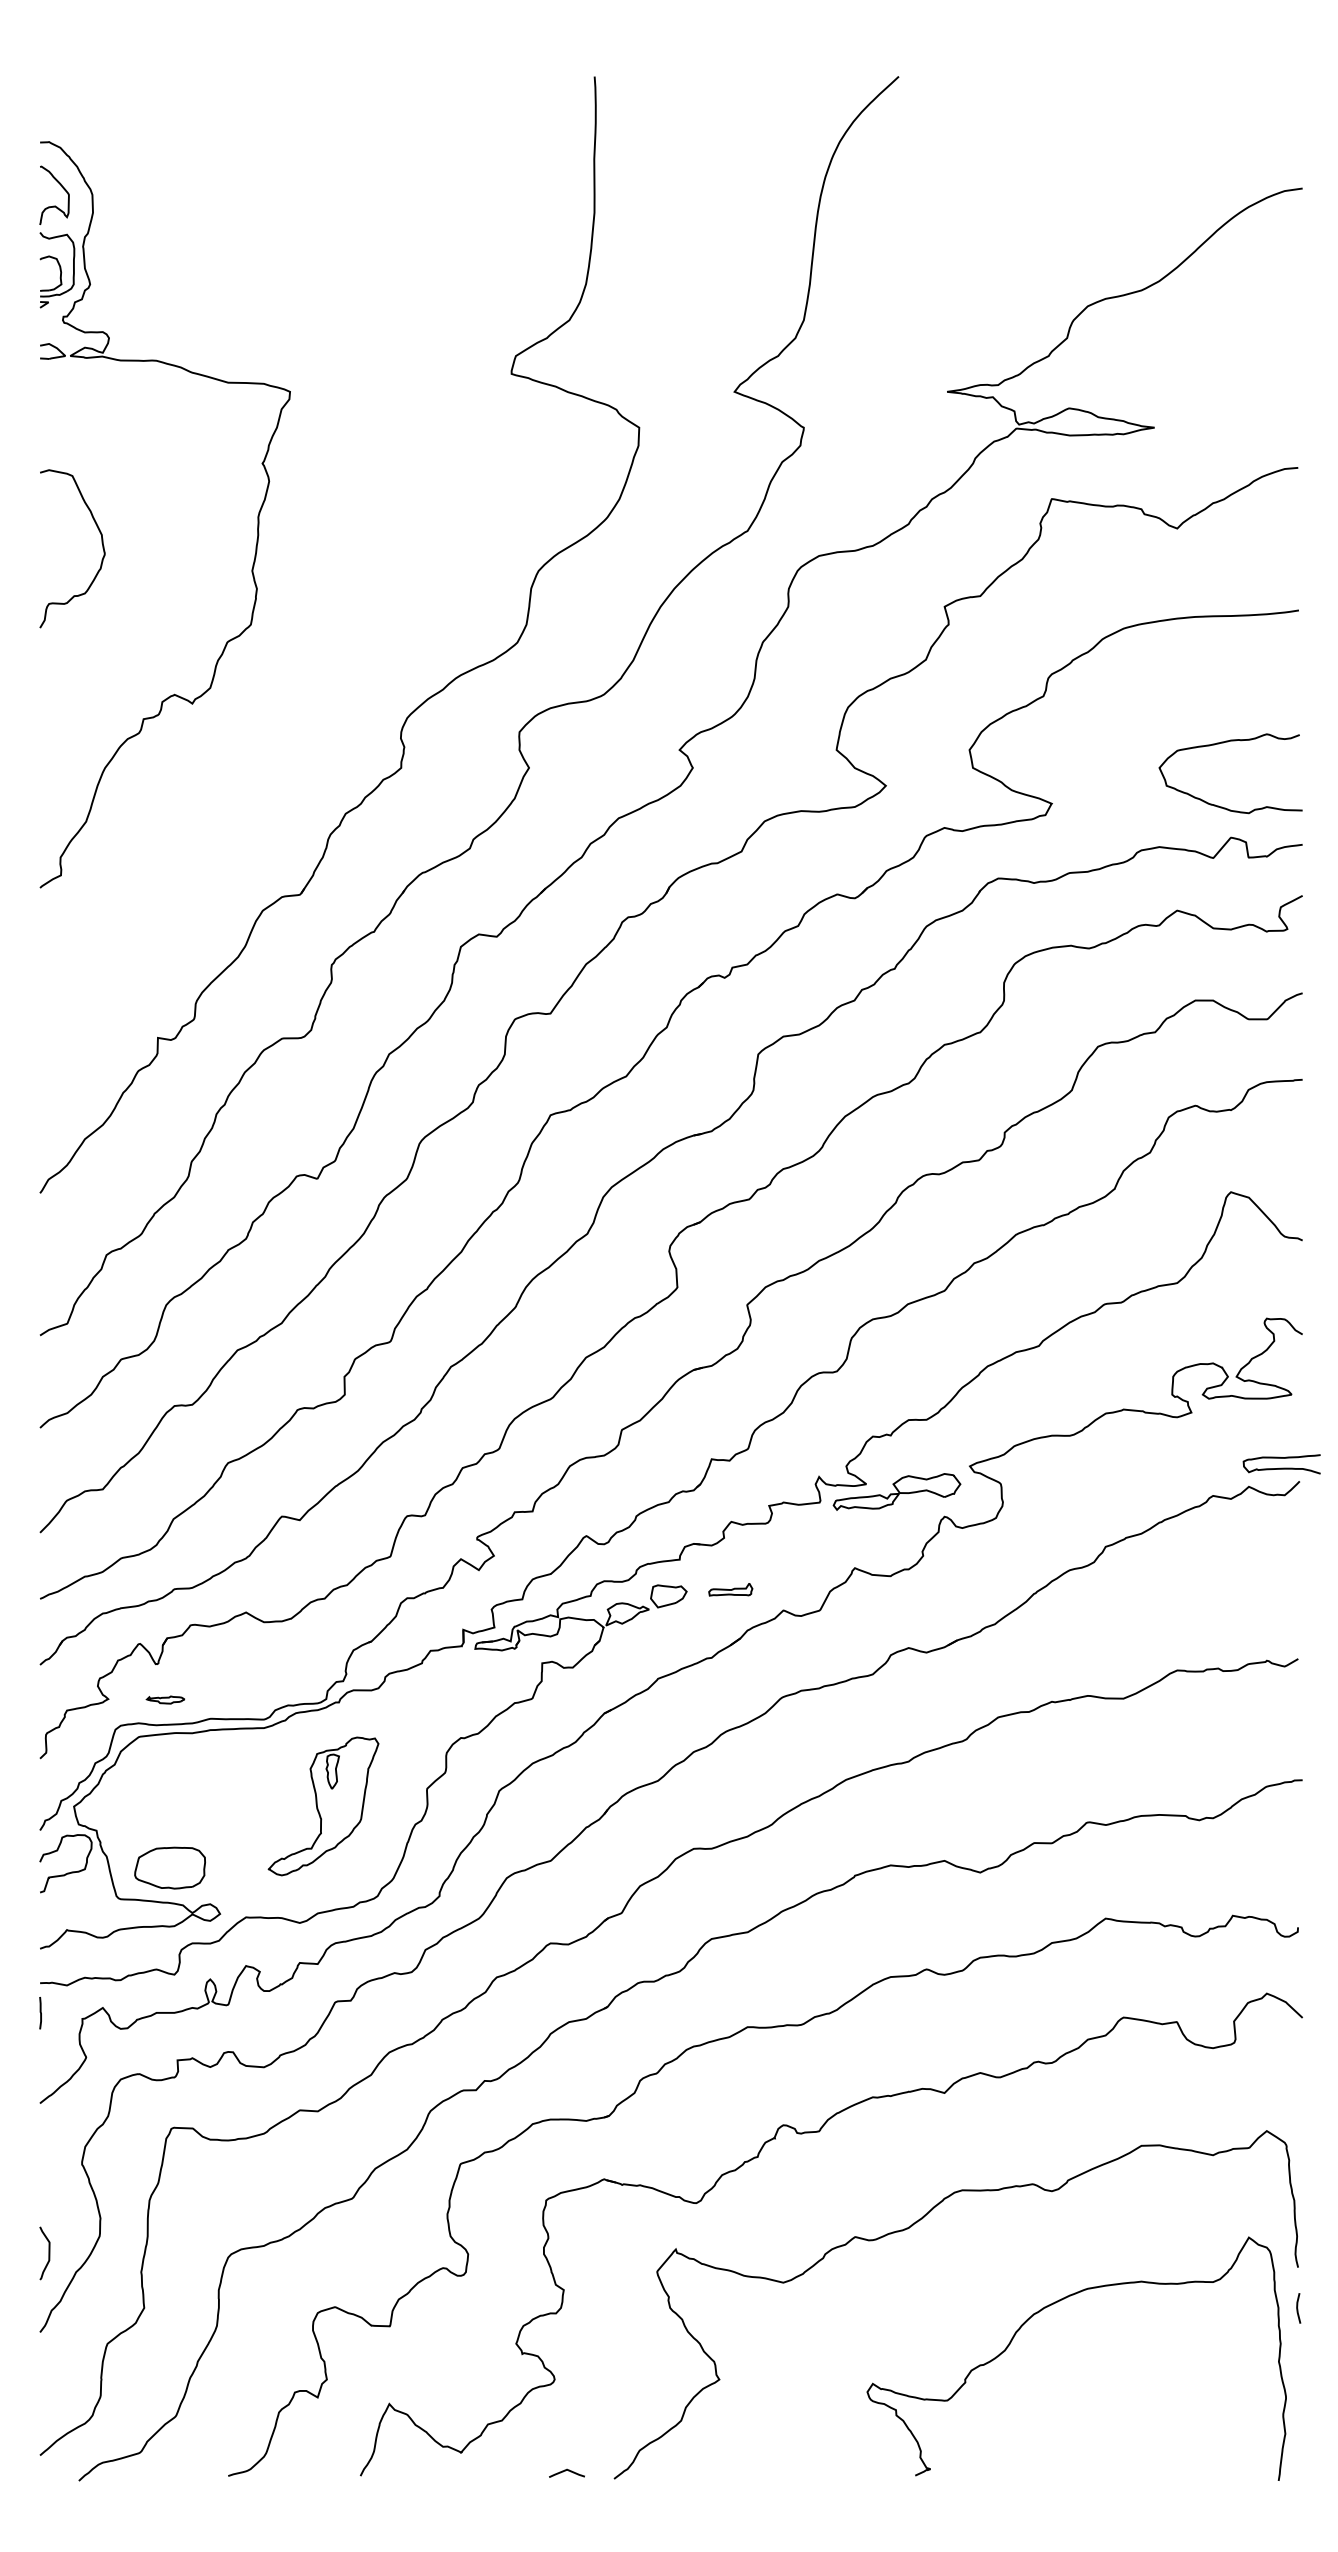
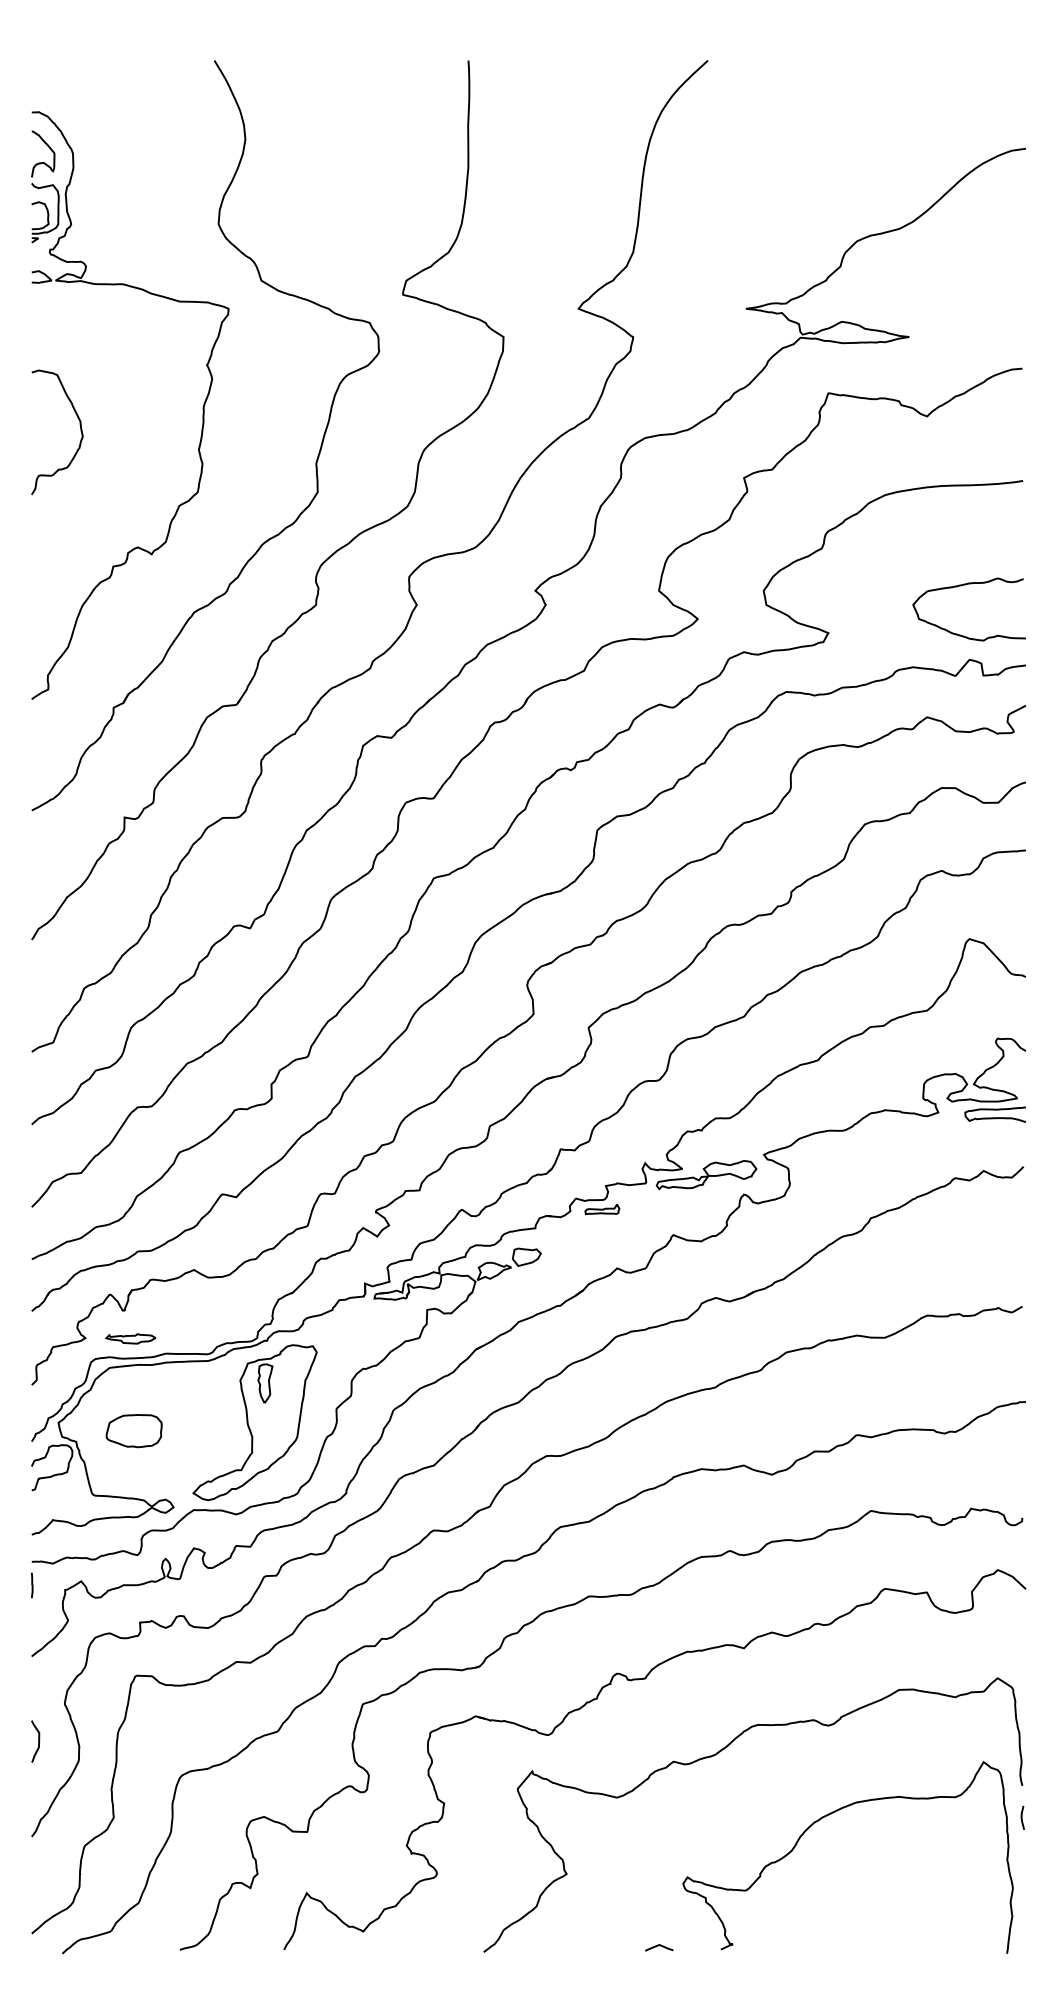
part: (400, 587) -> (315, 462), added
curve: (1281, 1467) -> (995, 1117), moved
part: (730, 1589) -> (602, 1209), moved
part: (165, 1699) -> (130, 1338), size x1.67
part: (323, 1806) -> (254, 1422), size x1.43
part: (169, 1867) -> (133, 1430), moved
curve: (48, 2253) -> (38, 1741), moved
curve: (565, 2471) -> (658, 1946), moved

